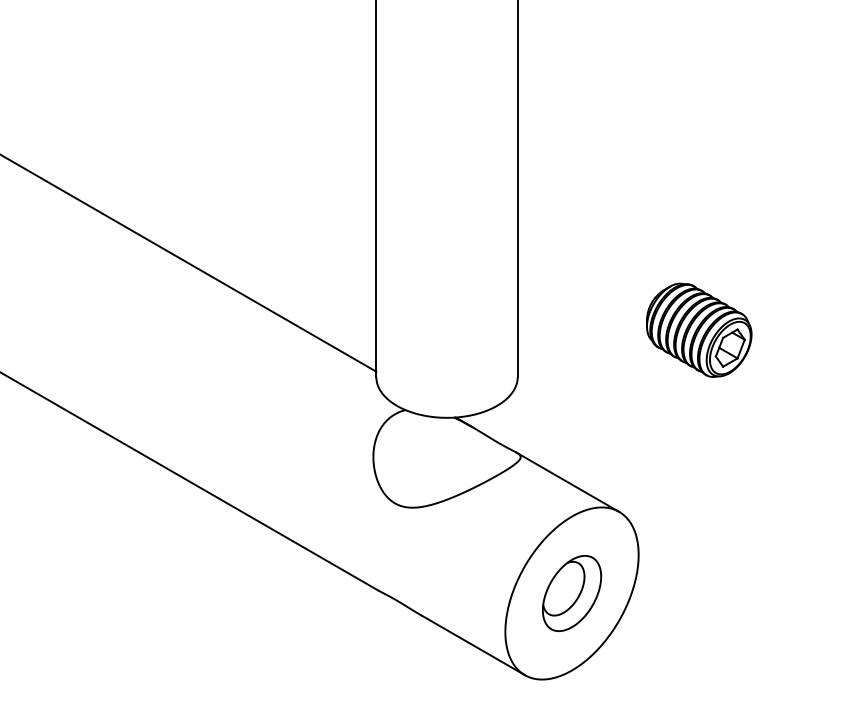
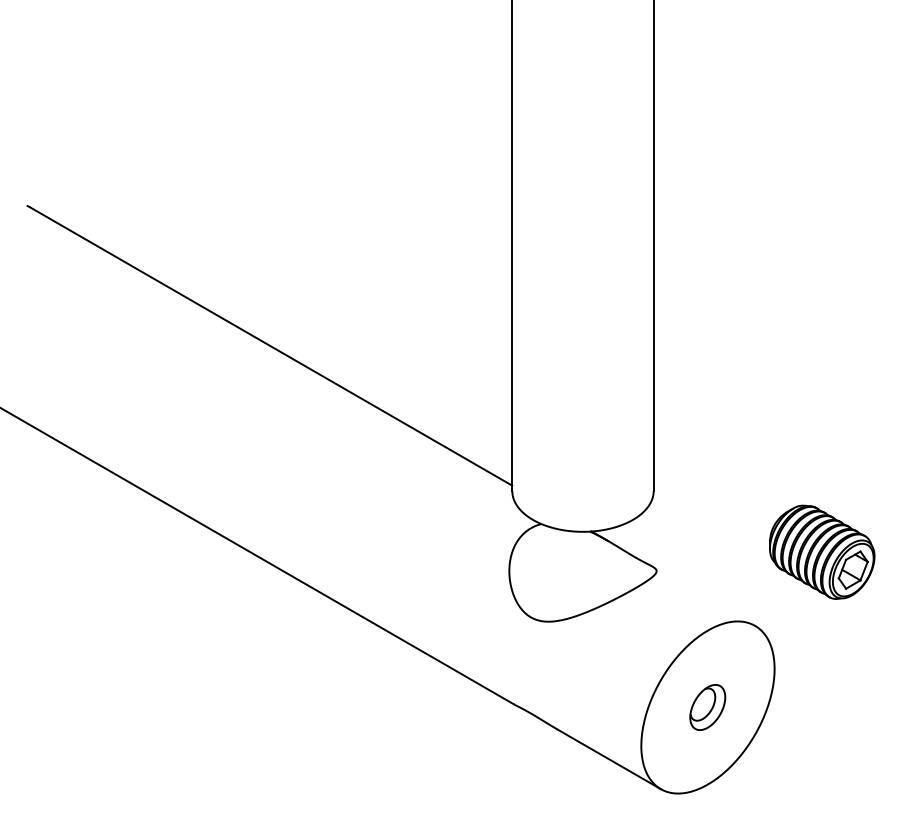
part: (699, 329) -> (822, 551), moved
line: (567, 481) -> (703, 595), removed
part: (571, 593) -> (707, 707), size x0.6

